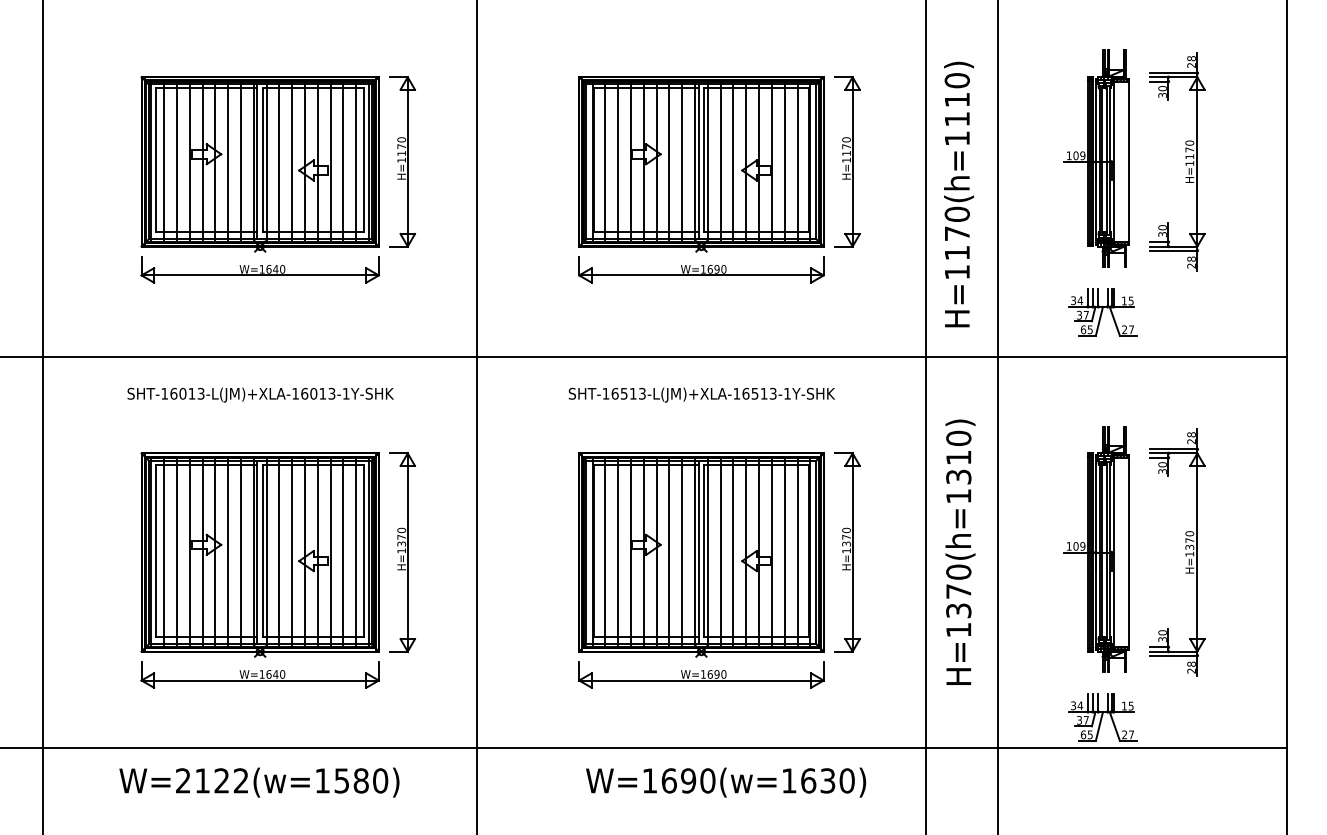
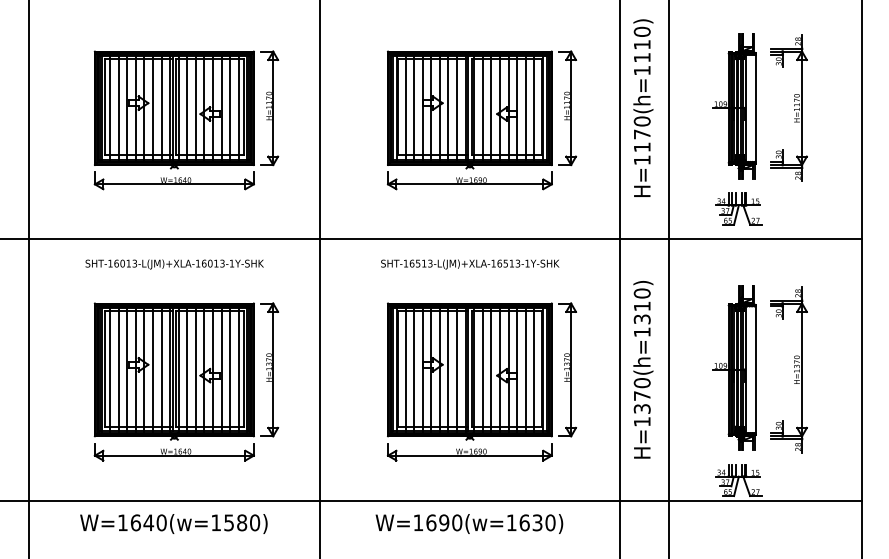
text: (959, 193) -> (643, 107), moved
text: (212, 780) -> (142, 522), W=2122(w=1580) -> W=1640(w=1580)
text: (726, 781) -> (469, 523), moved

